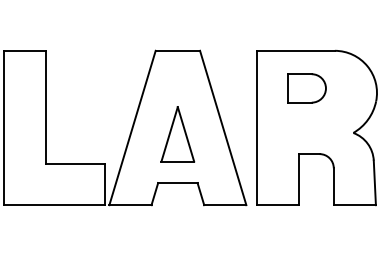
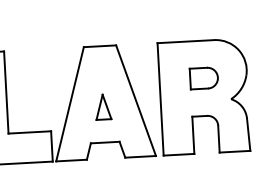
part: (306, 88) -> (203, 78), moved
part: (177, 134) -> (103, 107), size x0.62

